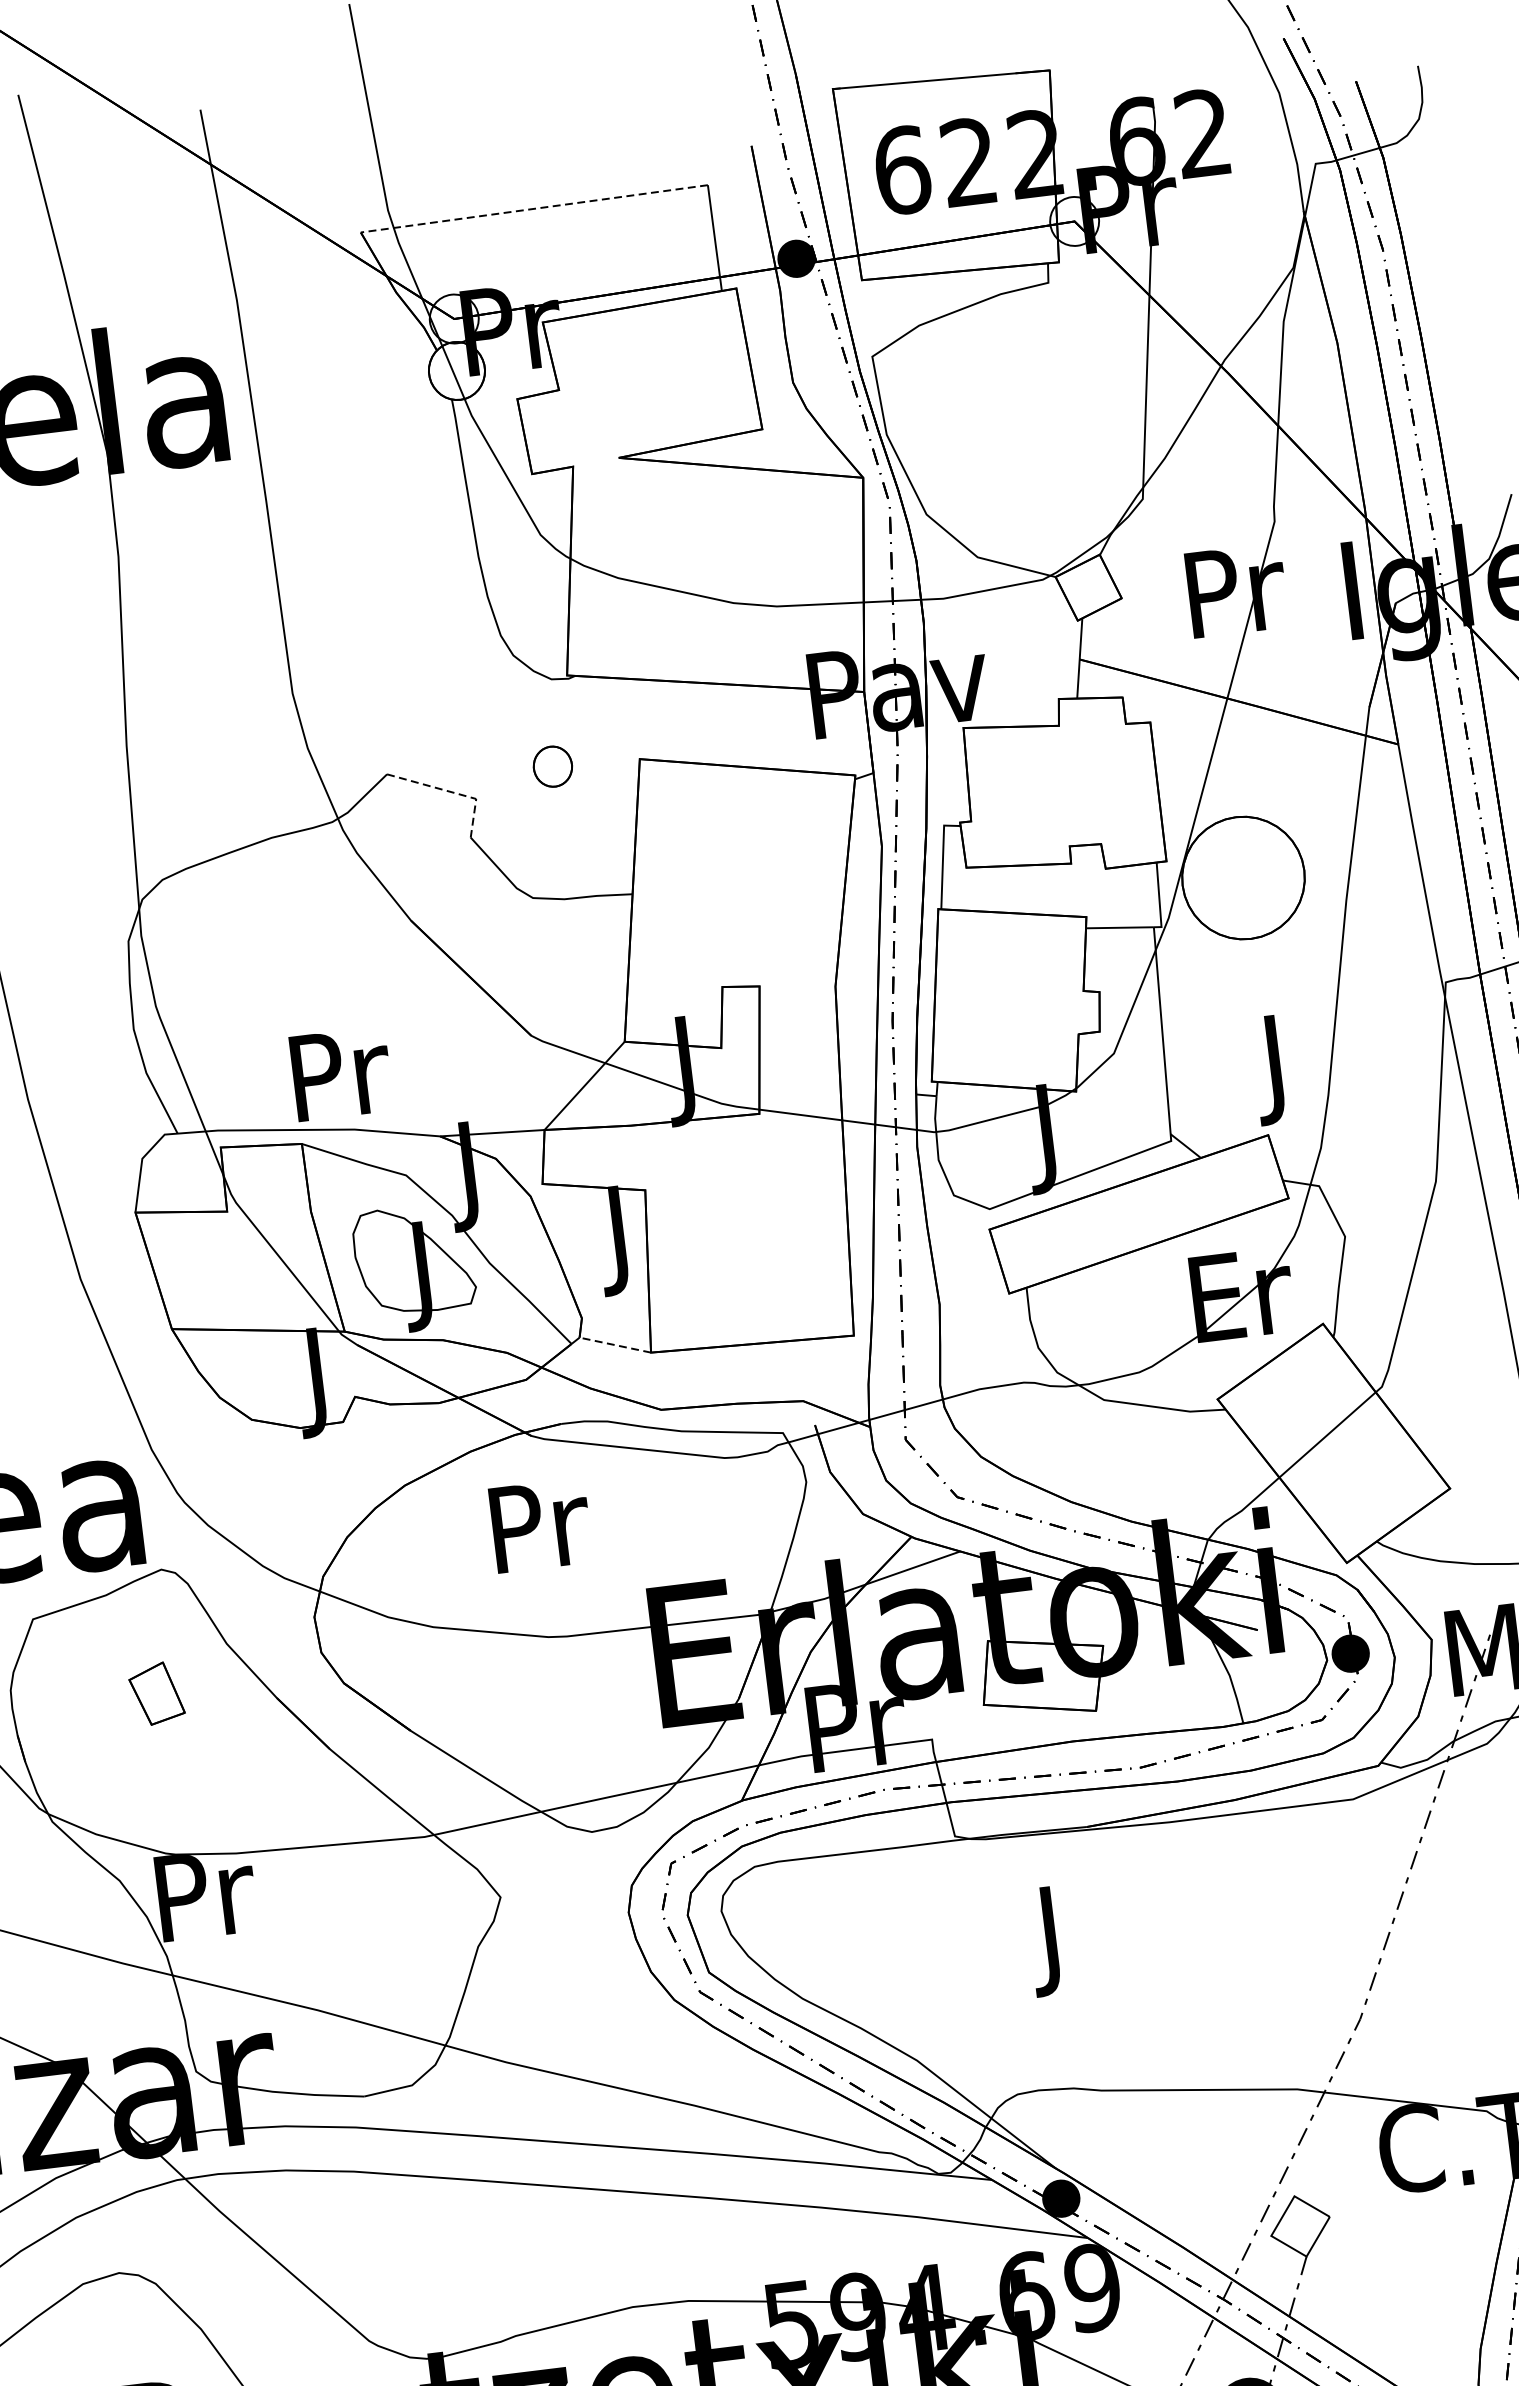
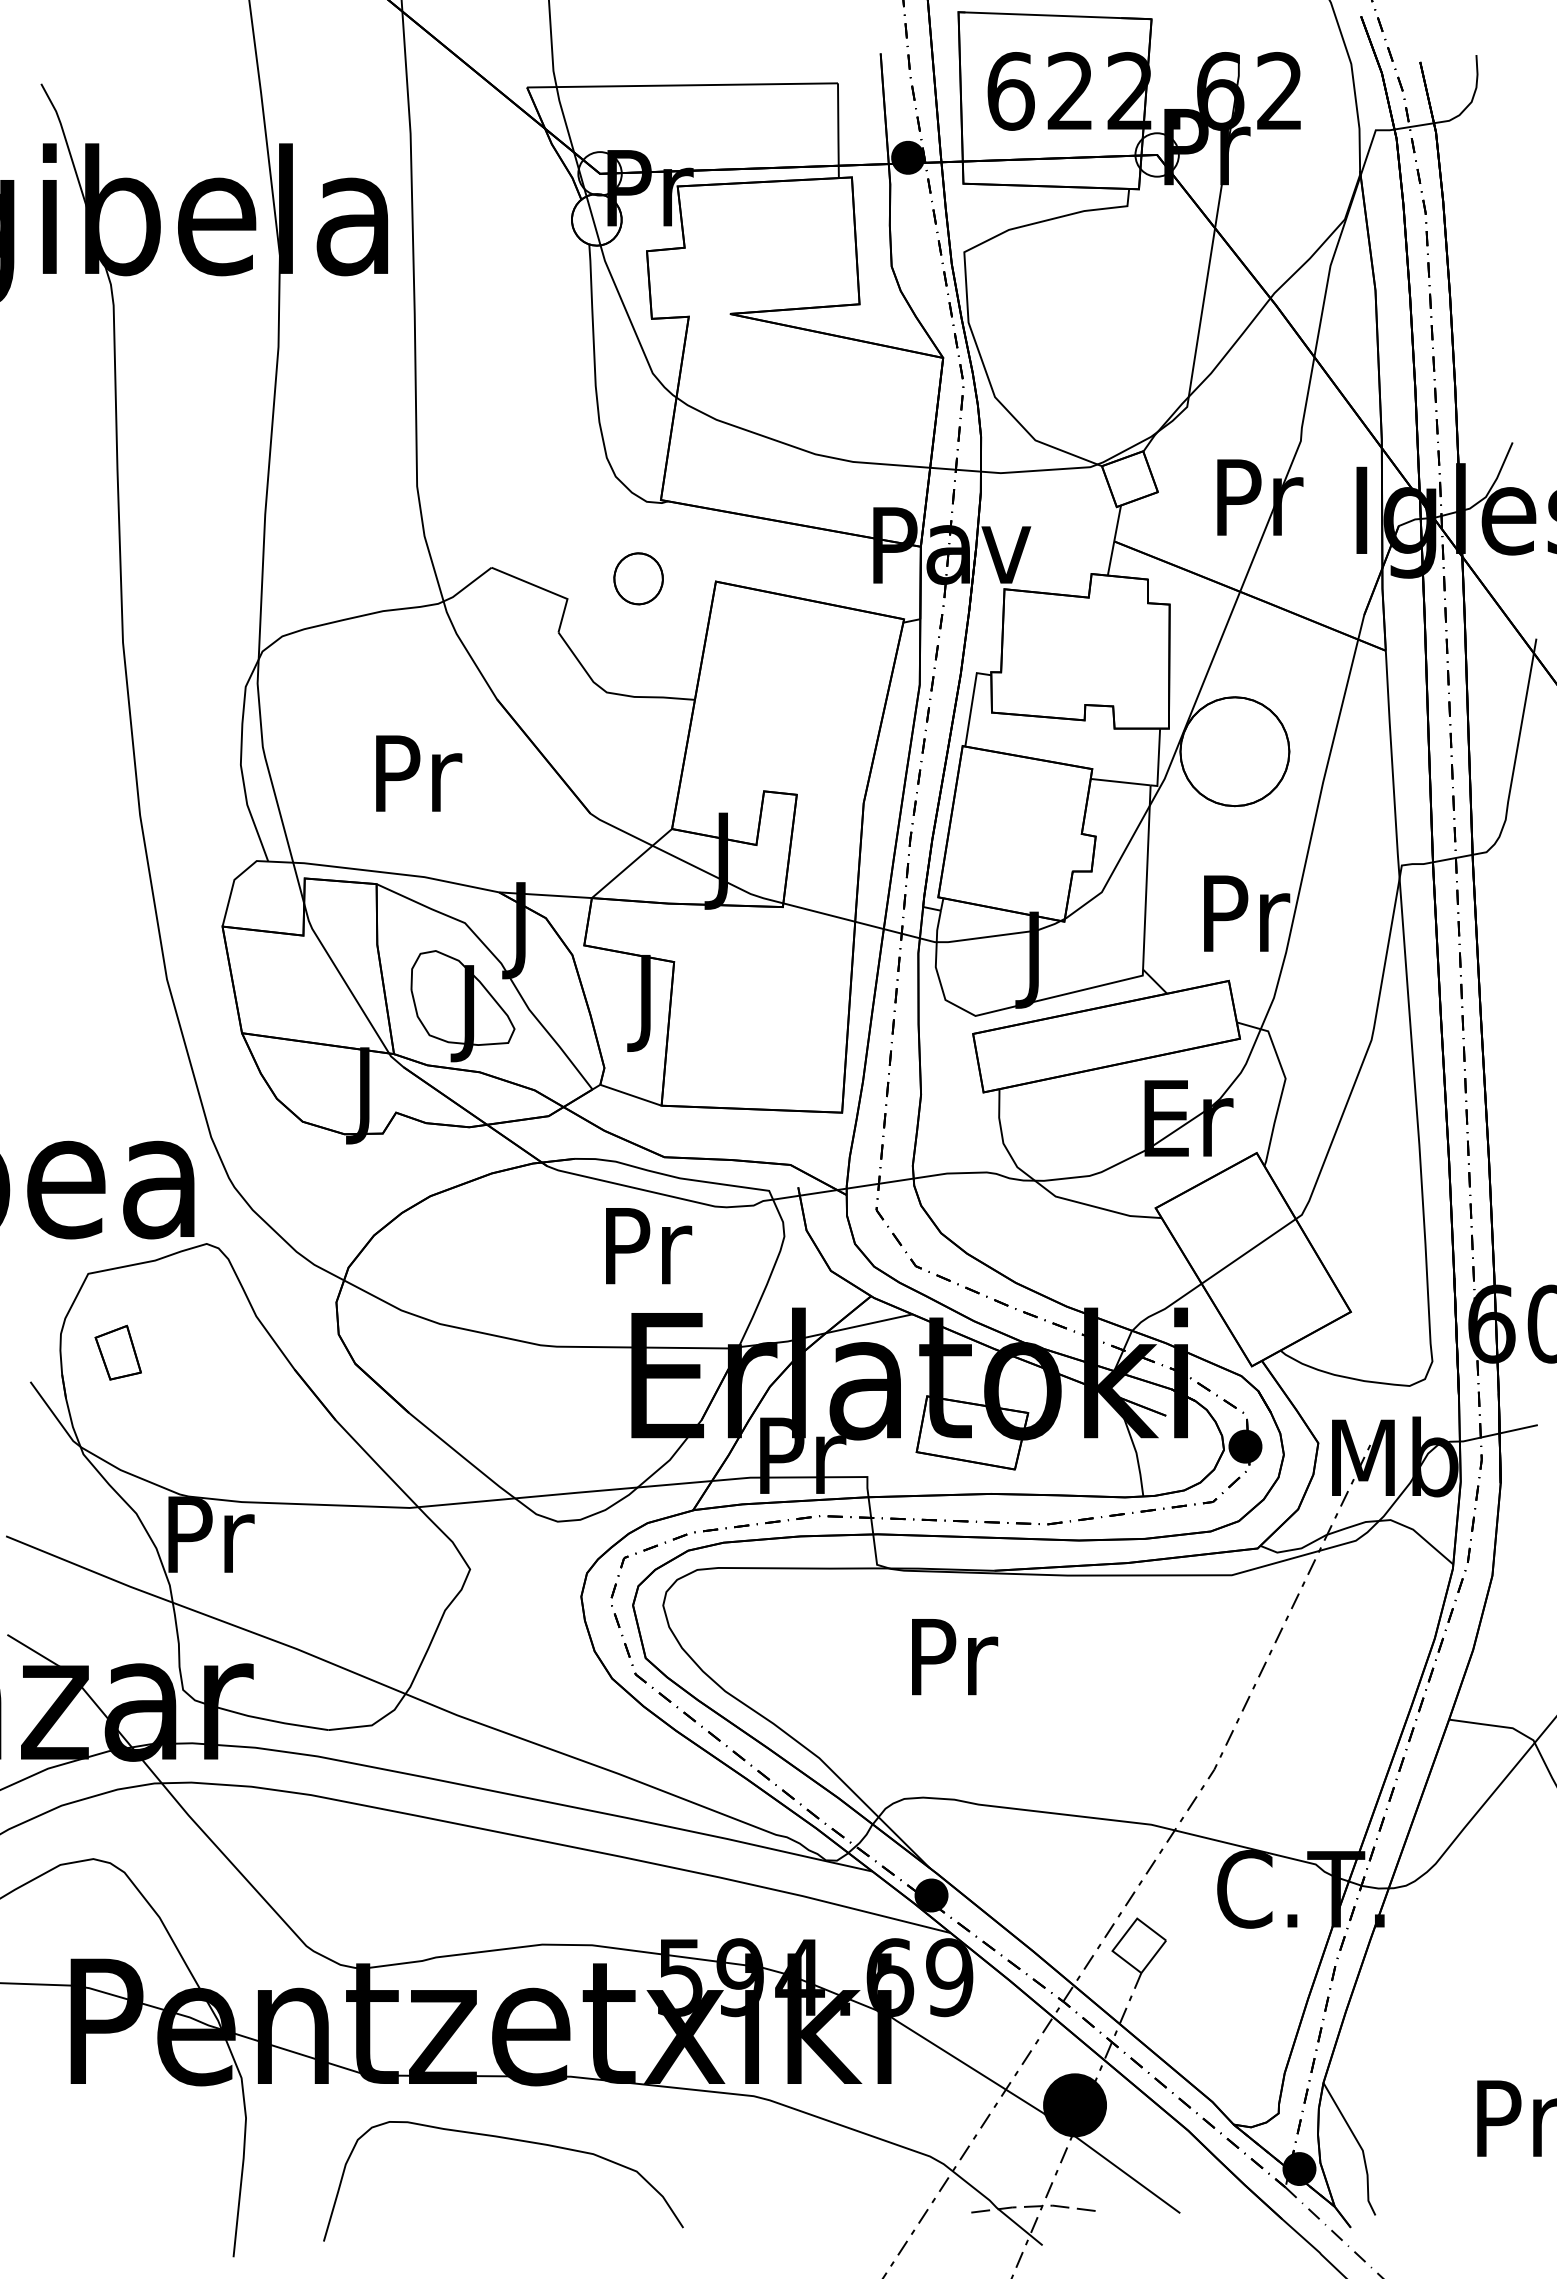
line: (534, 208) -> (682, 85), dashed -> solid
part: (552, 766) -> (638, 578), size x1.43
line: (451, 792) -> (546, 590), dashed -> solid
text: (1281, 1068) -> (1247, 923), J -> Pr
text: (341, 1073) -> (419, 773), moved
line: (614, 1345) -> (630, 1095), dashed -> solid
text: (541, 1525) -> (649, 1246), moved
part: (155, 1693) -> (117, 1352), moved
text: (1056, 1940) -> (955, 1667), J -> Pr

